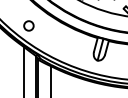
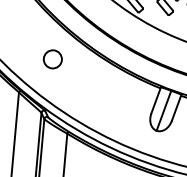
circle: (28, 25) -> (52, 58), moved

